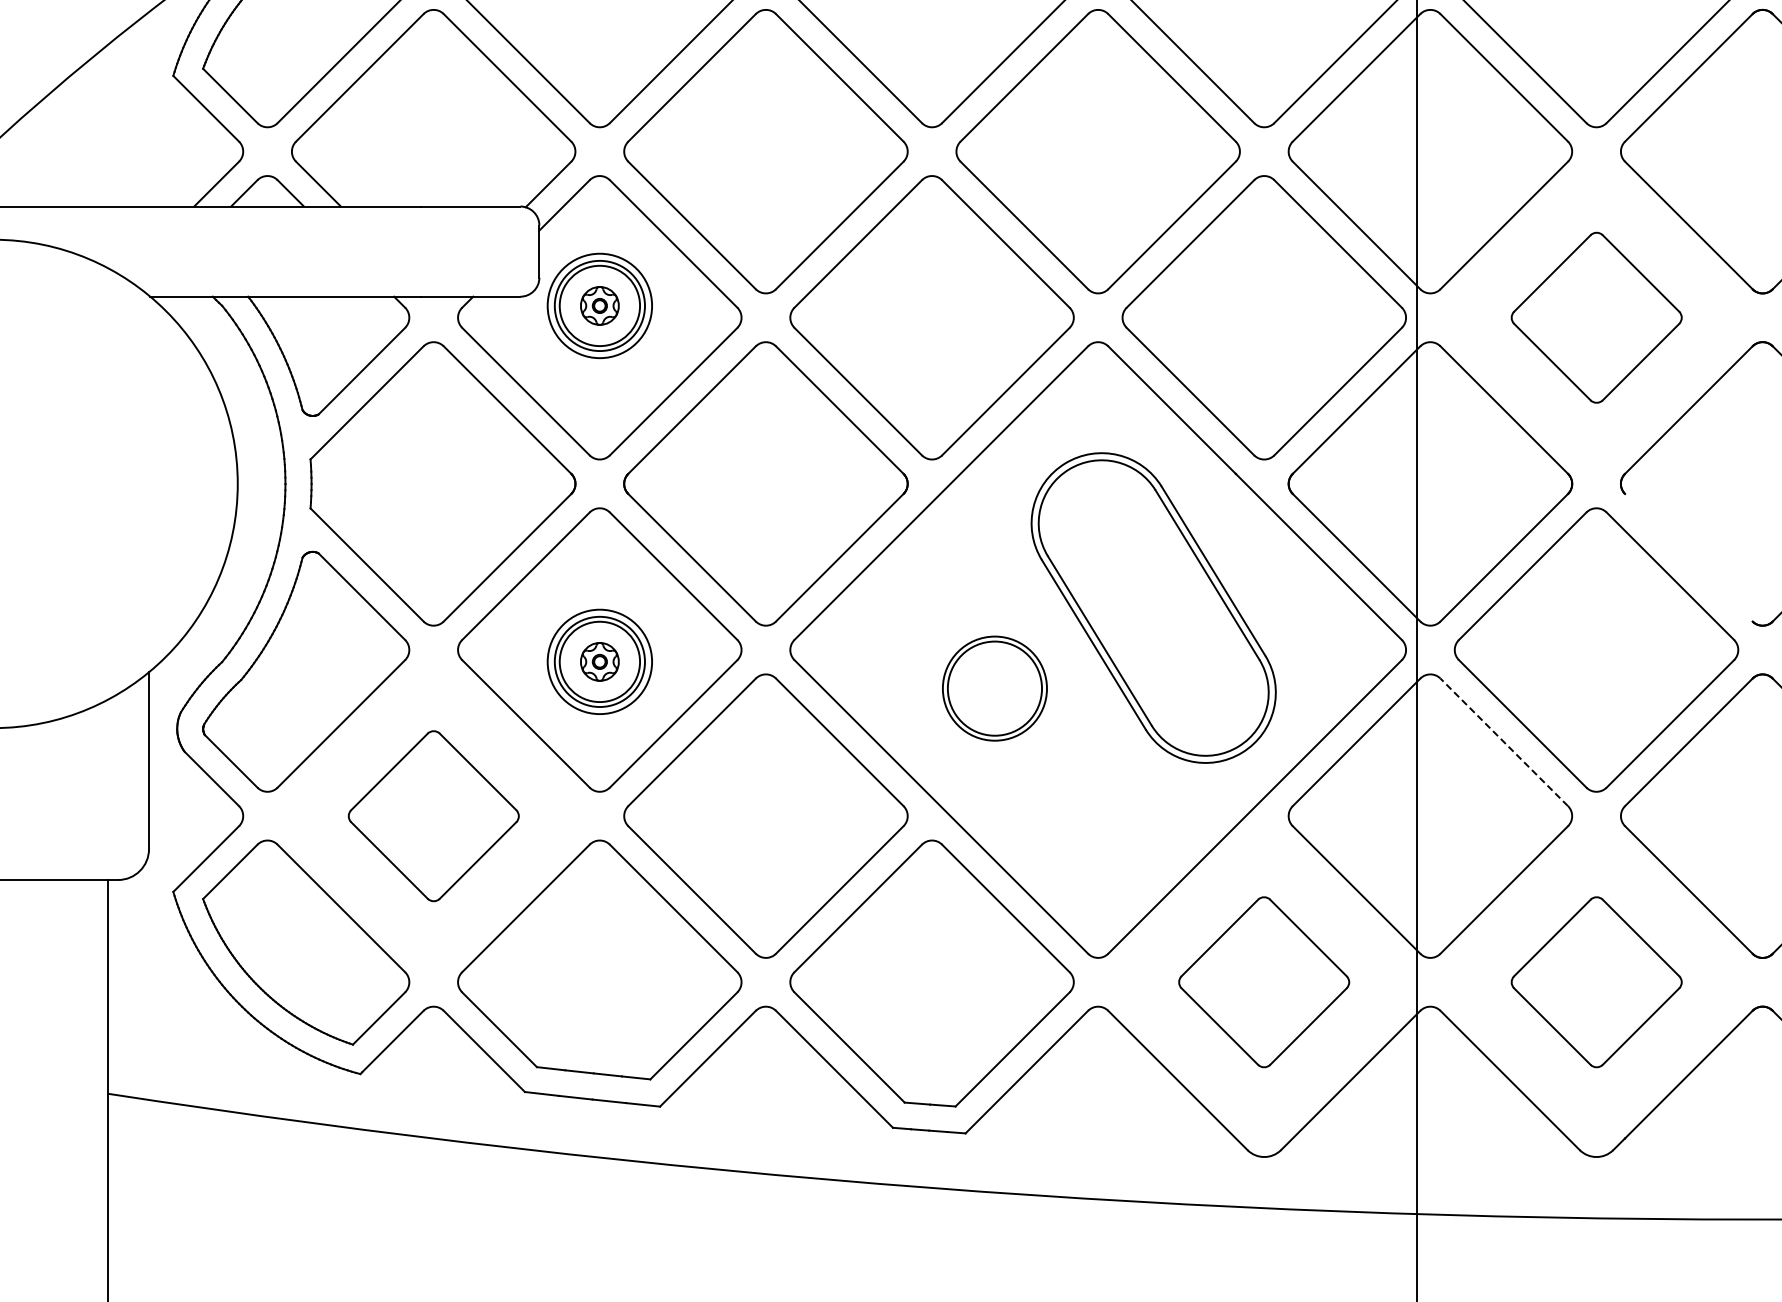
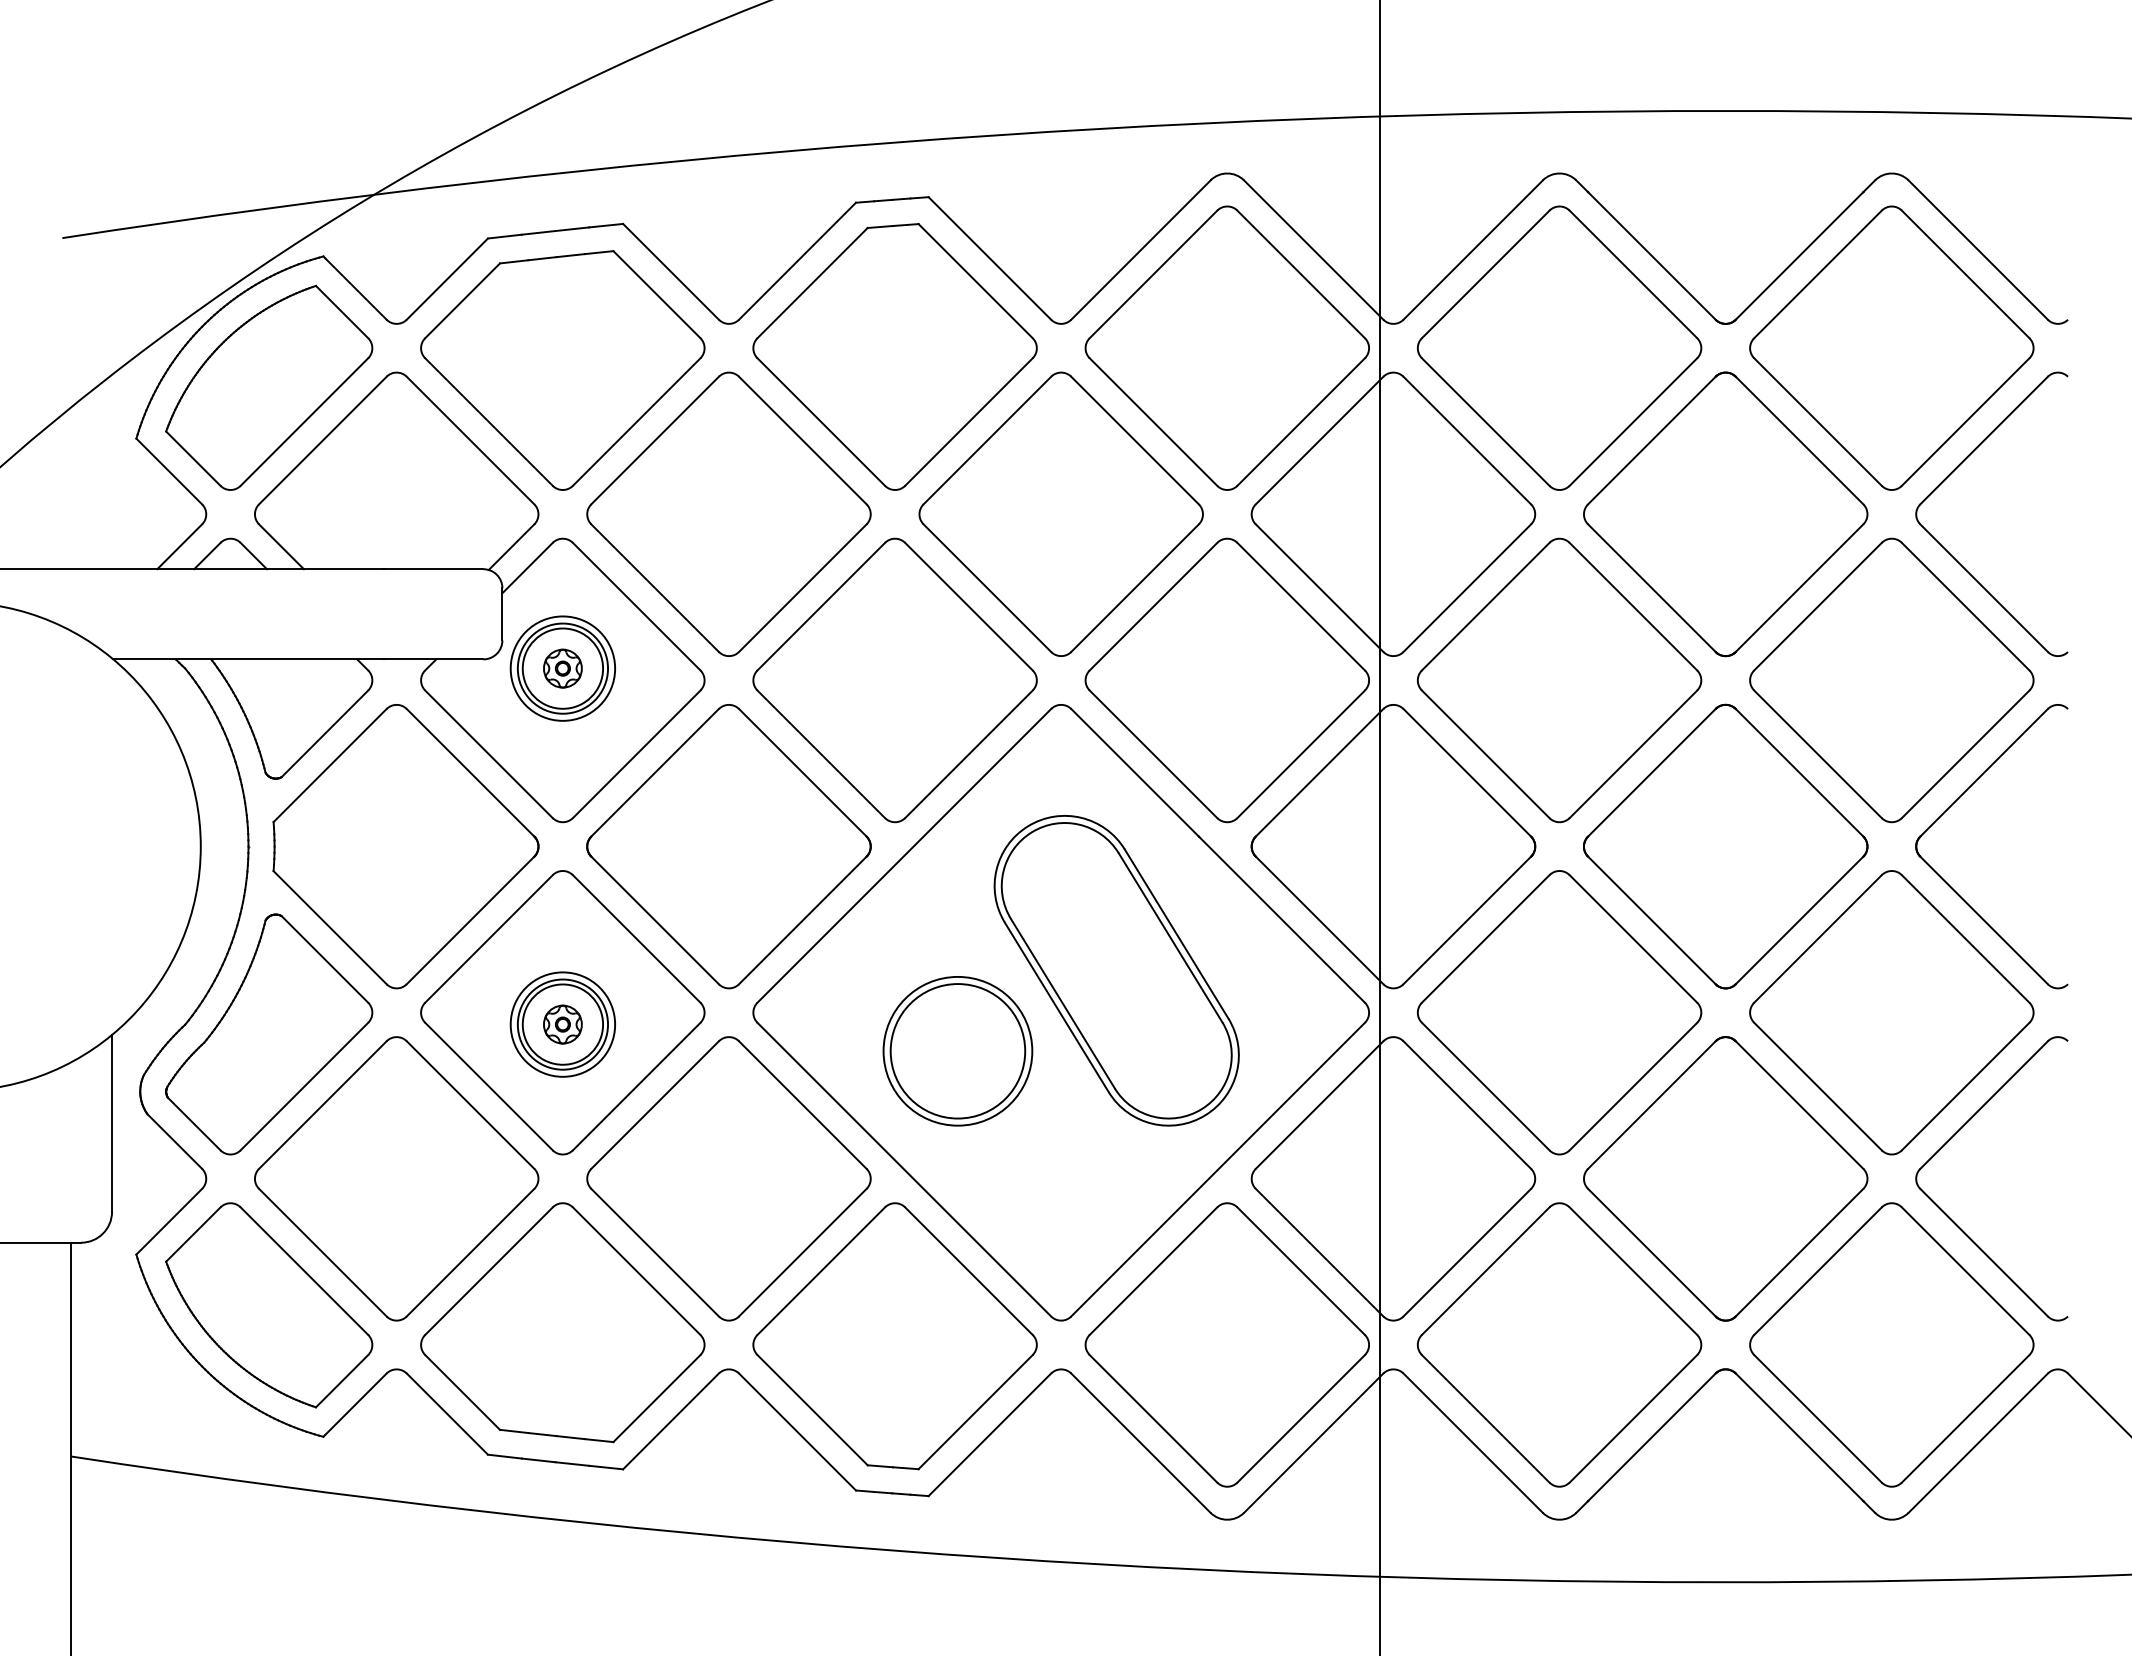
part: (1596, 317) -> (1559, 680), size x1.67
line: (1688, 557) -> (1651, 920), added
part: (994, 688) -> (957, 1051), size x1.43
line: (1503, 741) -> (1466, 1104), dashed -> solid
part: (433, 815) -> (396, 1178), size x1.67
part: (1263, 981) -> (1226, 1344), size x1.67
part: (1596, 981) -> (1559, 1344), size x1.67

